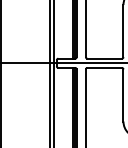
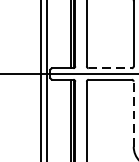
line: (105, 58) -> (111, 68), solid -> dashed
line: (123, 94) -> (133, 112), solid -> dashed

